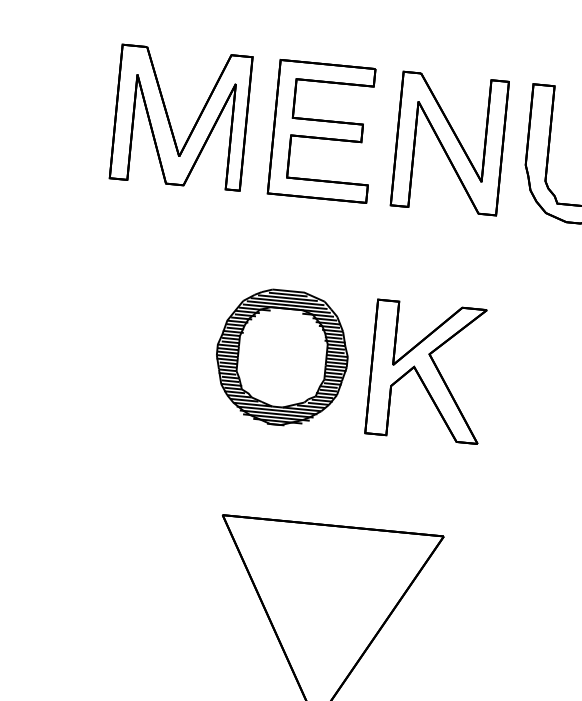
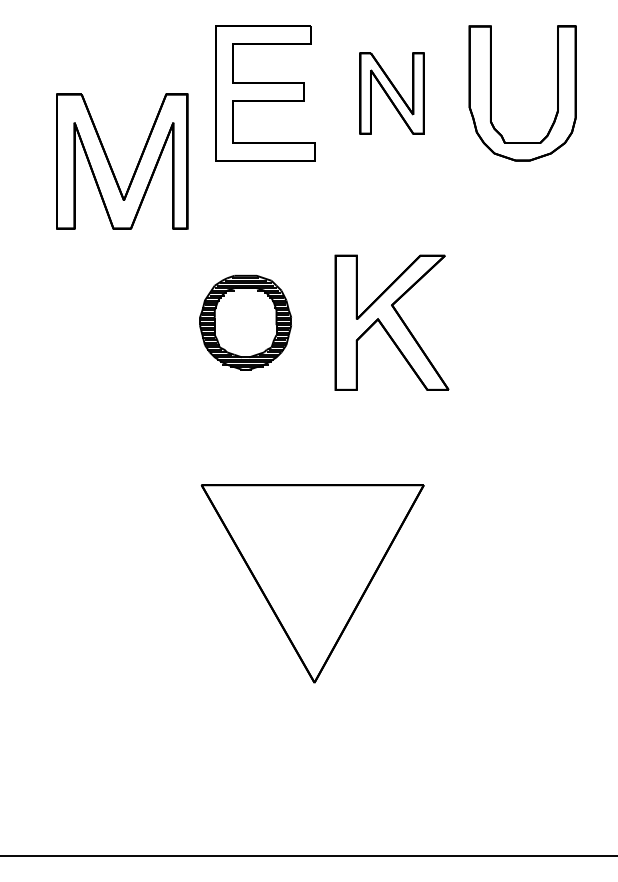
part: (170, 120) -> (111, 165), moved
part: (449, 143) -> (391, 93), size x0.6
part: (281, 357) -> (245, 322), size x0.7

